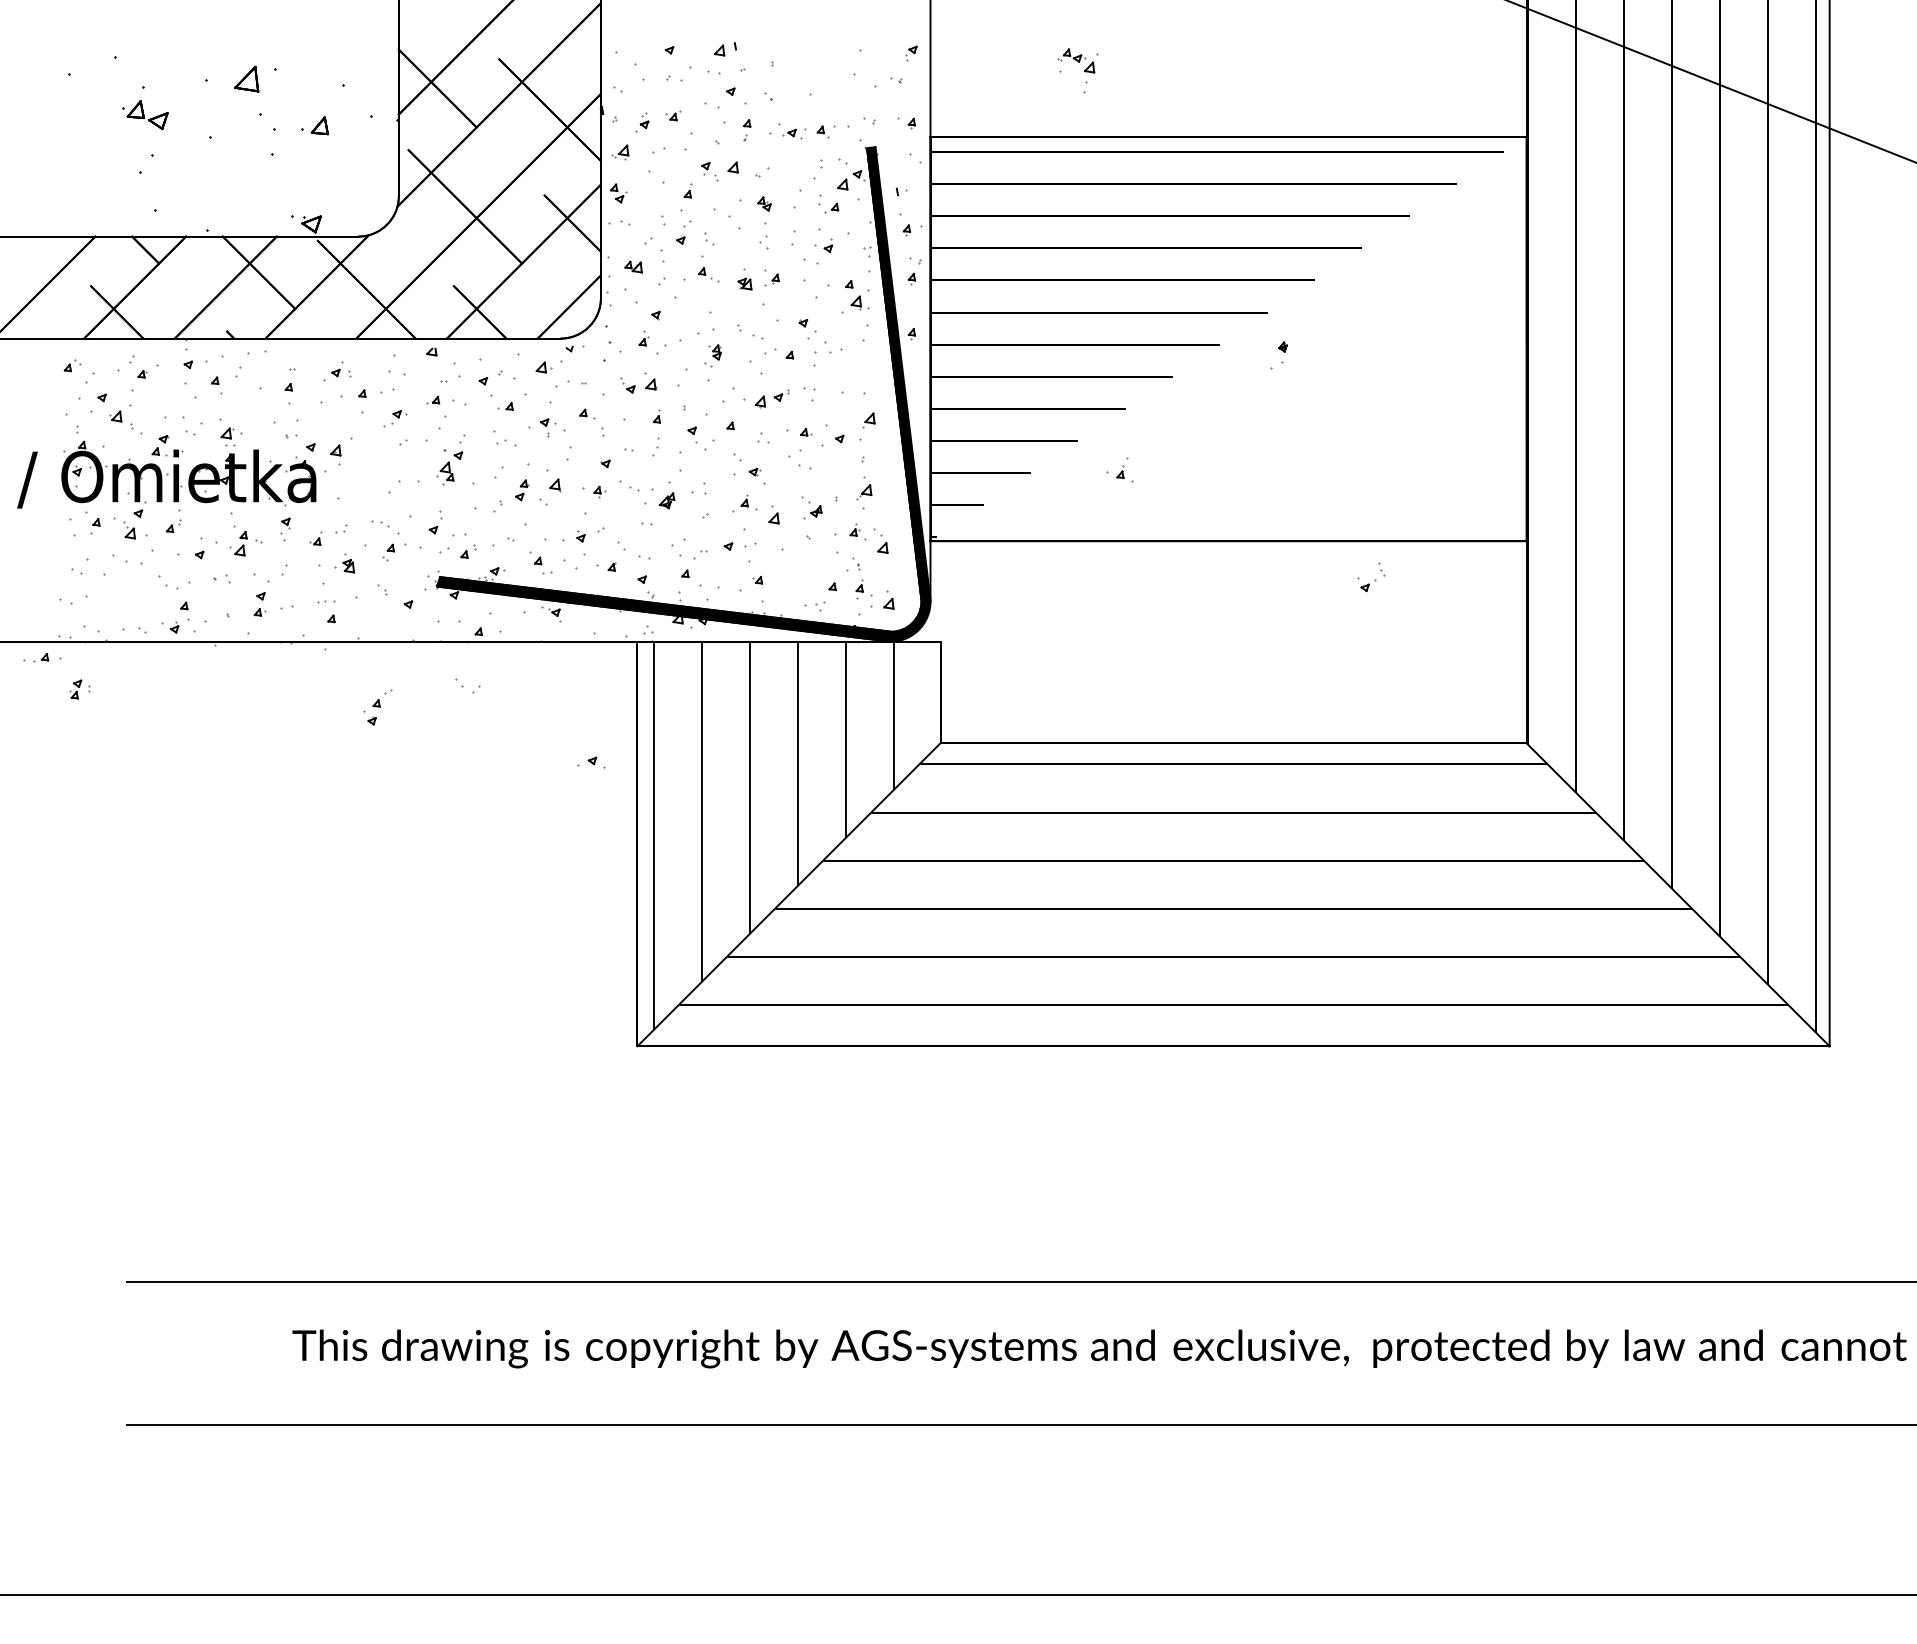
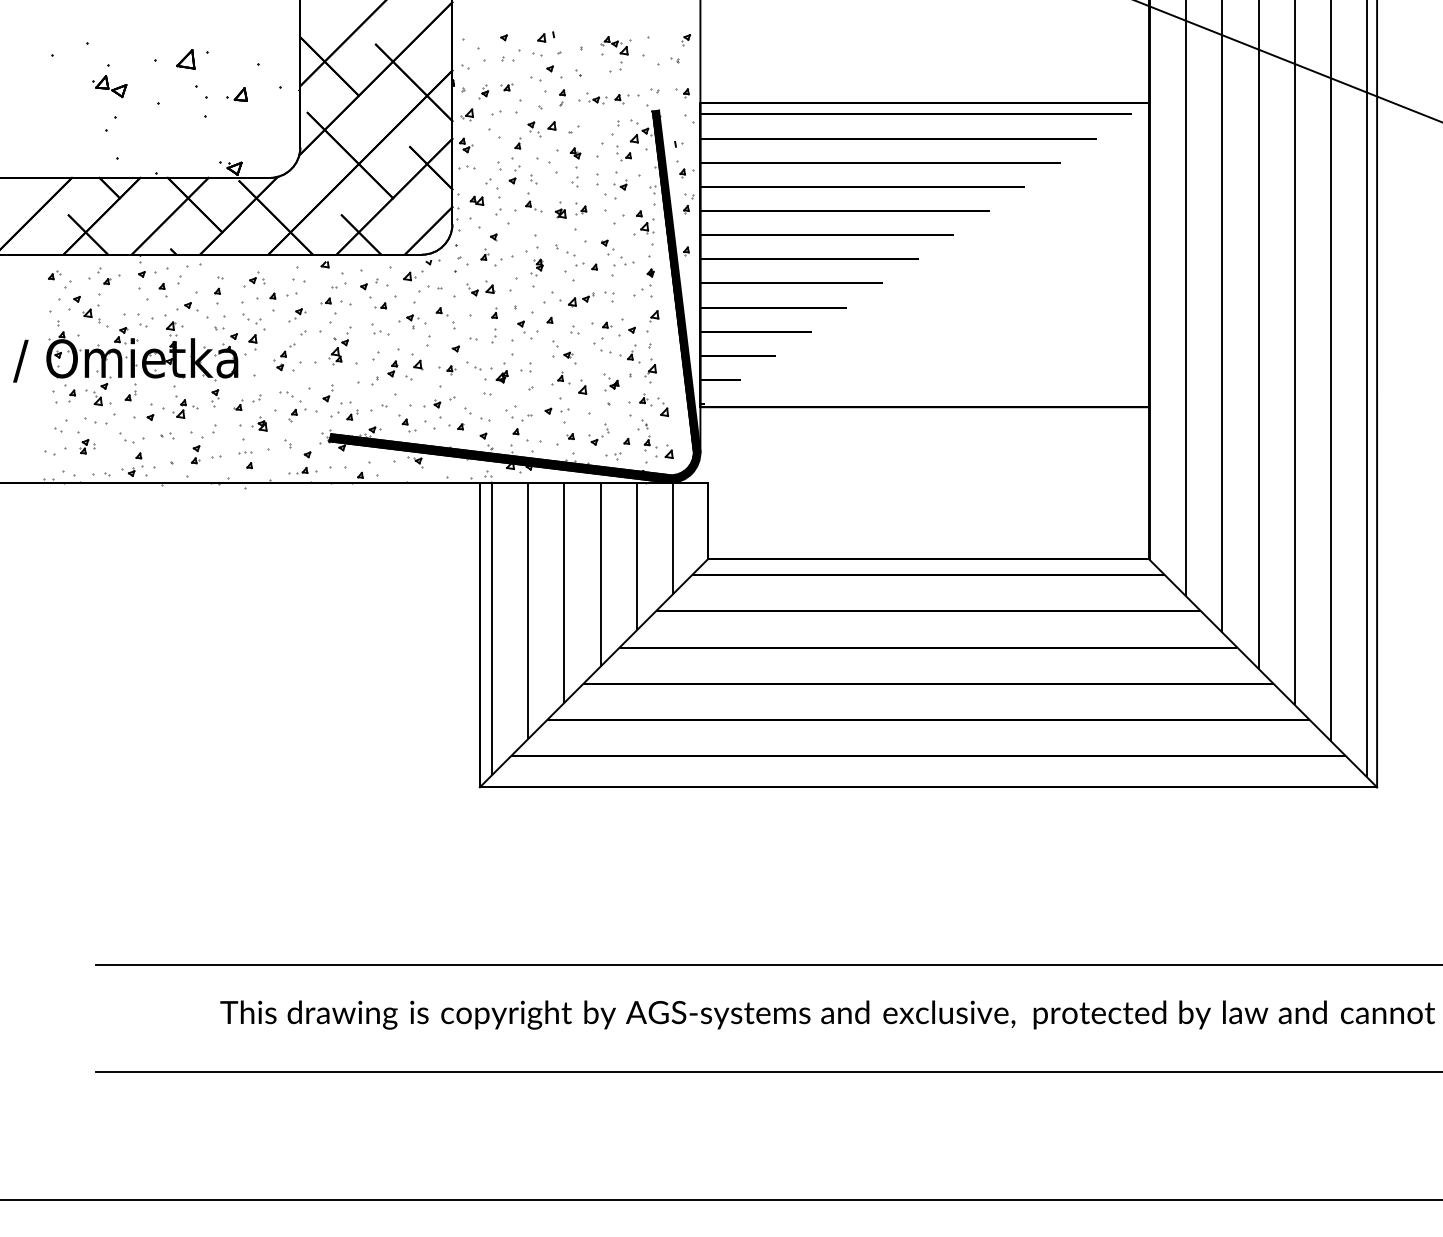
part: (1078, 71) -> (615, 53), moved
part: (1278, 355) -> (647, 279), moved
part: (1119, 469) -> (629, 353), moved
part: (1370, 577) -> (598, 434), moved
part: (41, 657) -> (302, 470), moved
part: (466, 685) -> (251, 318), moved
part: (80, 689) -> (87, 446), moved
part: (377, 707) -> (284, 357), moved
part: (591, 762) -> (187, 306), moved

